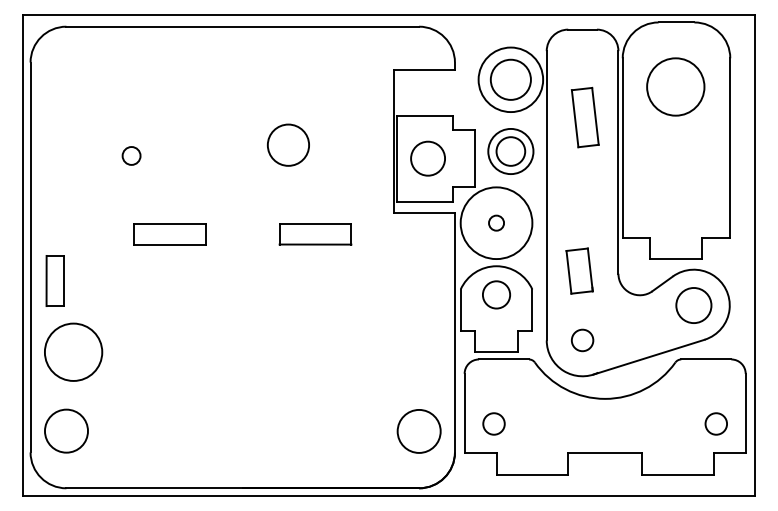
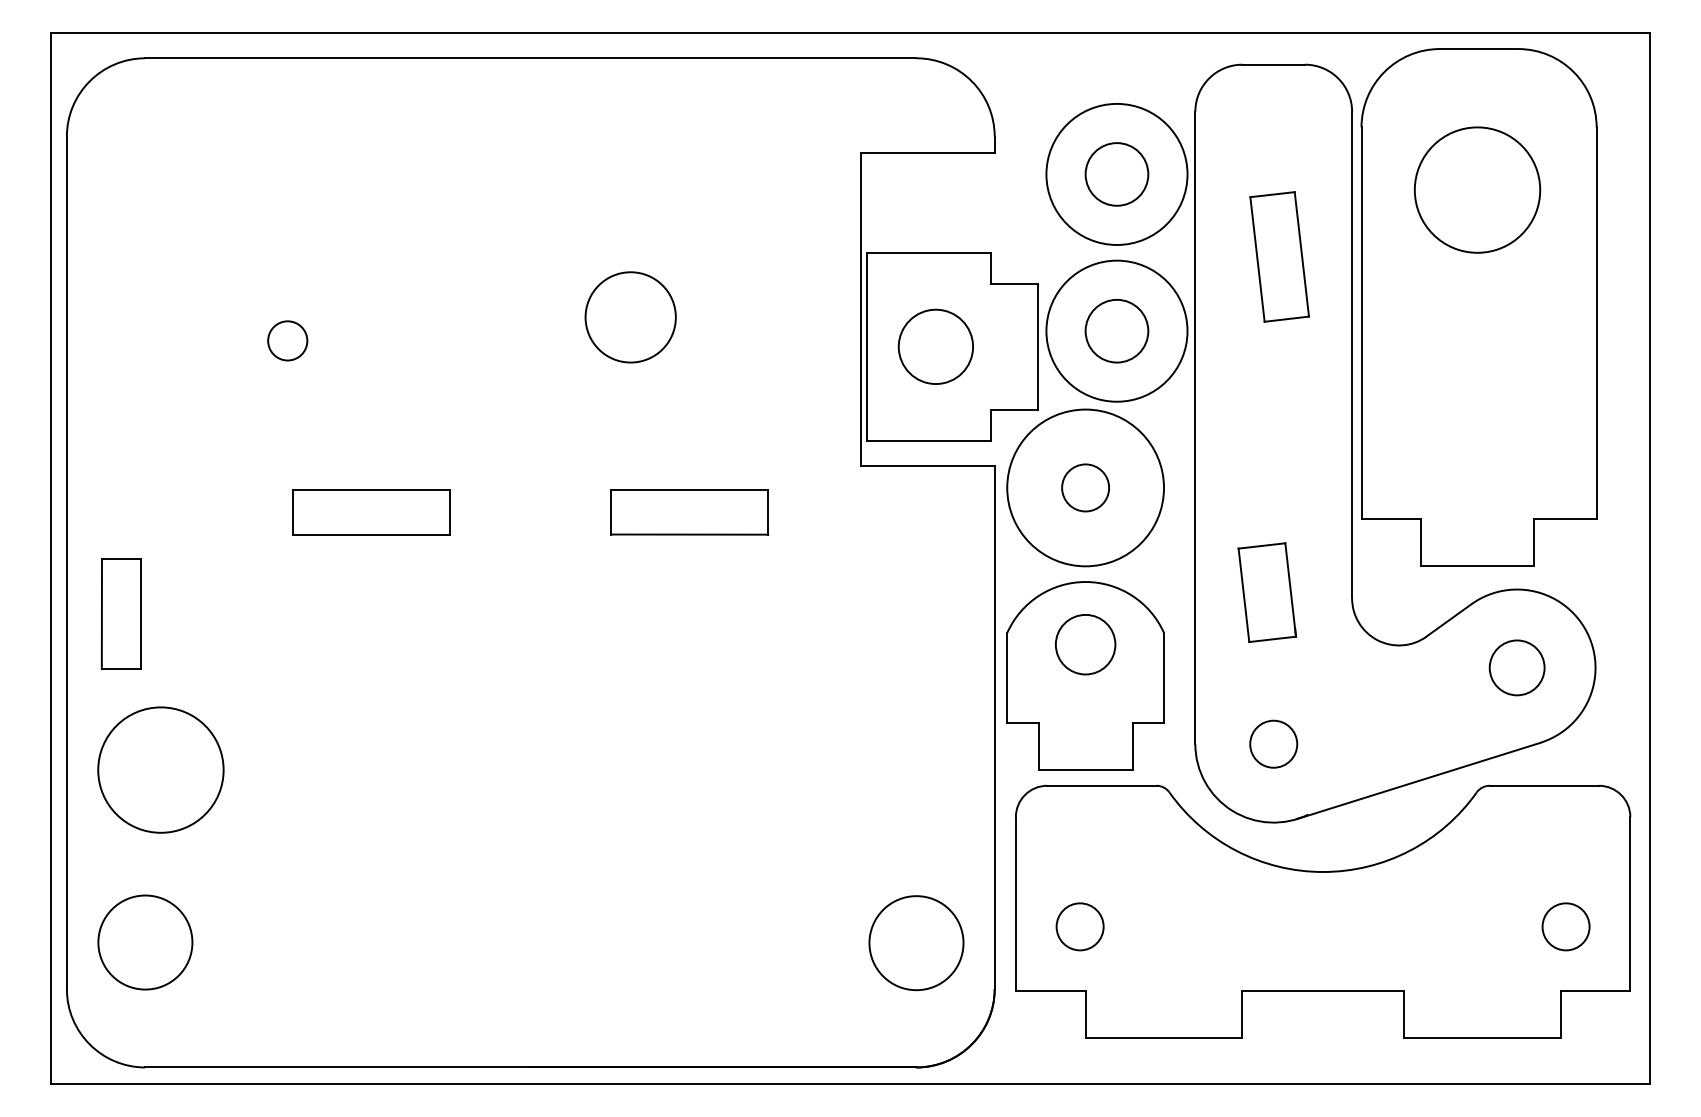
circle: (510, 79) -> (1116, 173), size x0.71
circle: (510, 151) -> (1116, 331), size x1.43
circle: (496, 222) -> (1085, 486), size x1.43
circle: (693, 305) -> (1516, 667), size x0.71

